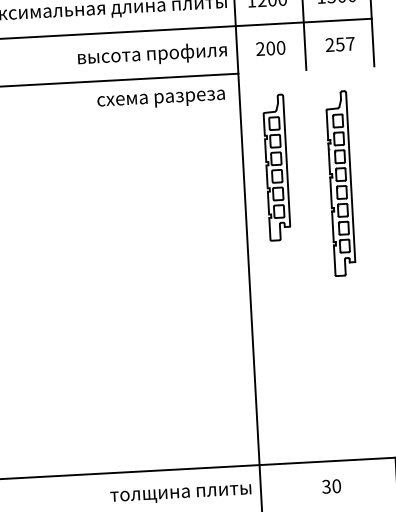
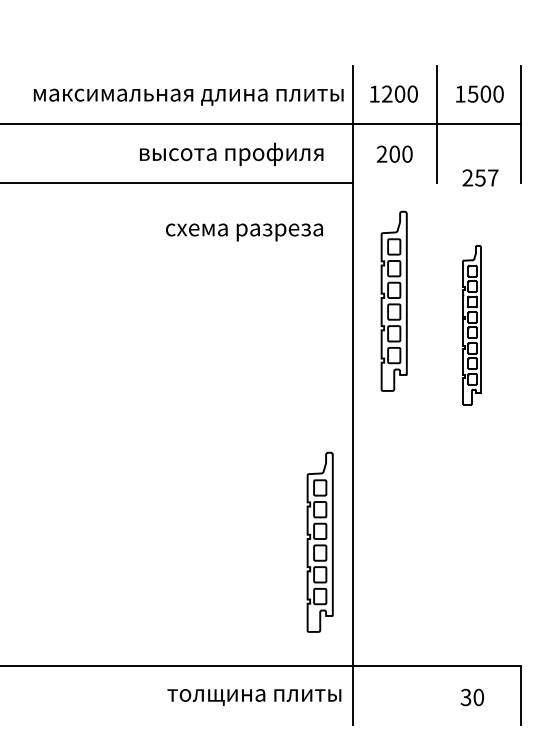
text: (340, 44) -> (480, 177), moved
text: (152, 55) -> (231, 154), moved
text: (161, 100) -> (244, 232), moved
part: (340, 183) -> (471, 324), size x0.7
part: (226, 365) -> (319, 541), added
text: (330, 486) -> (471, 697), moved

